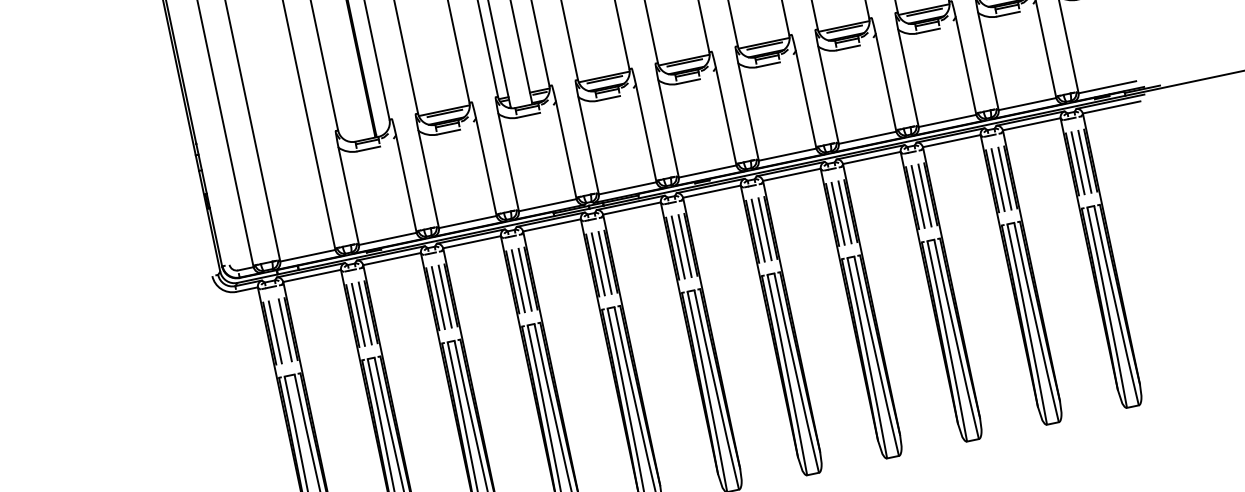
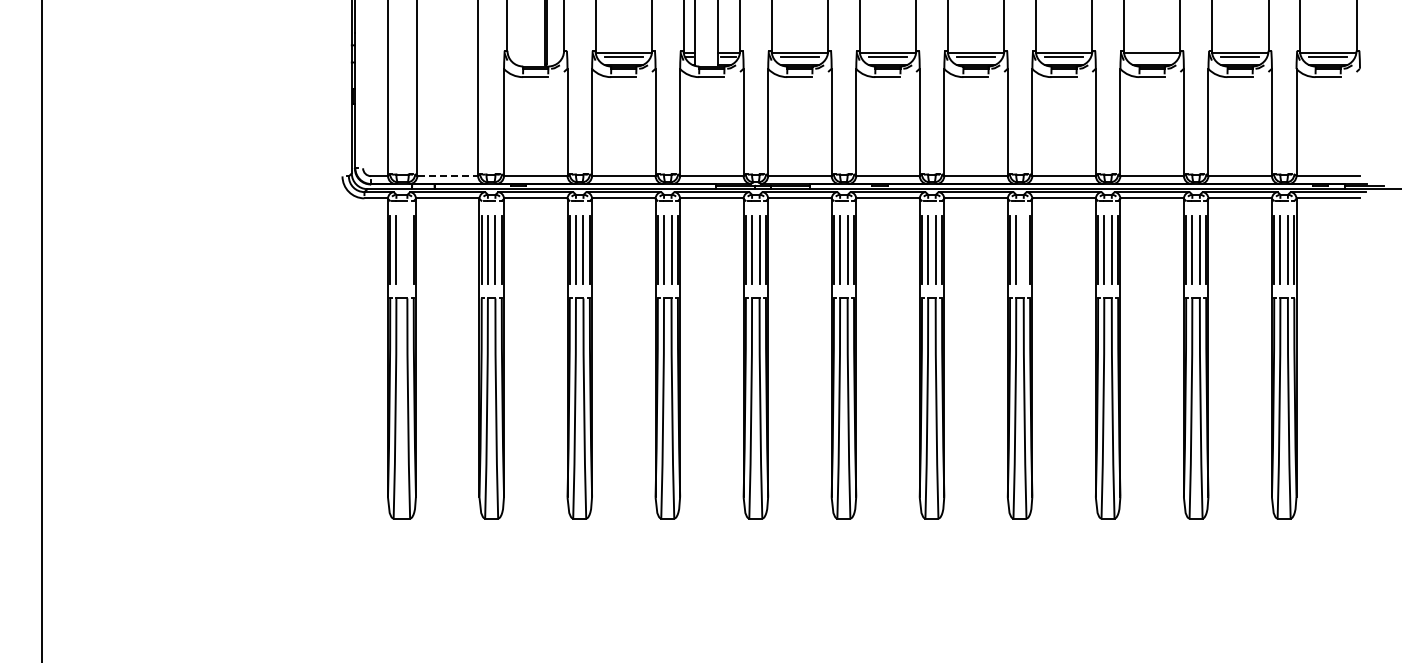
line: (924, 12) -> (1152, 56), removed
line: (844, 212) -> (1023, 249), removed
line: (308, 255) -> (448, 176), solid -> dashed
line: (285, 330) -> (407, 249), removed

